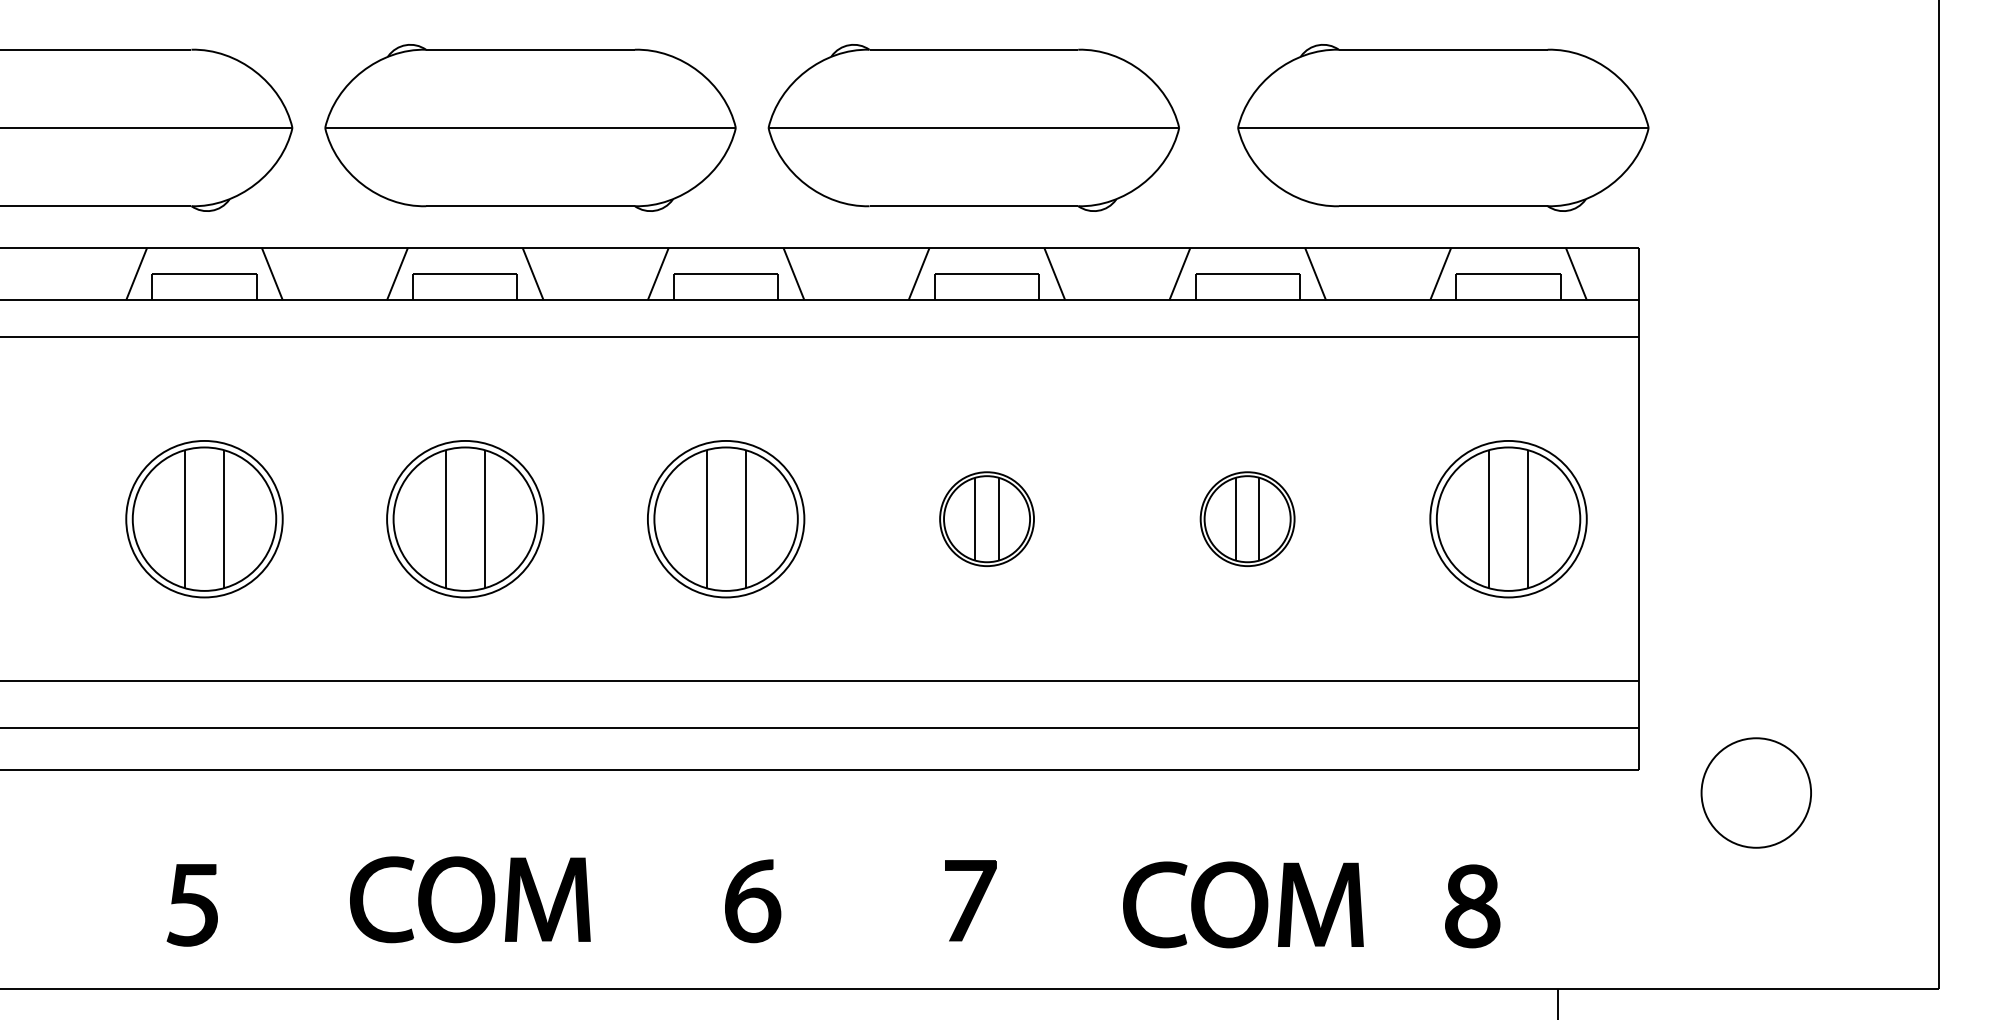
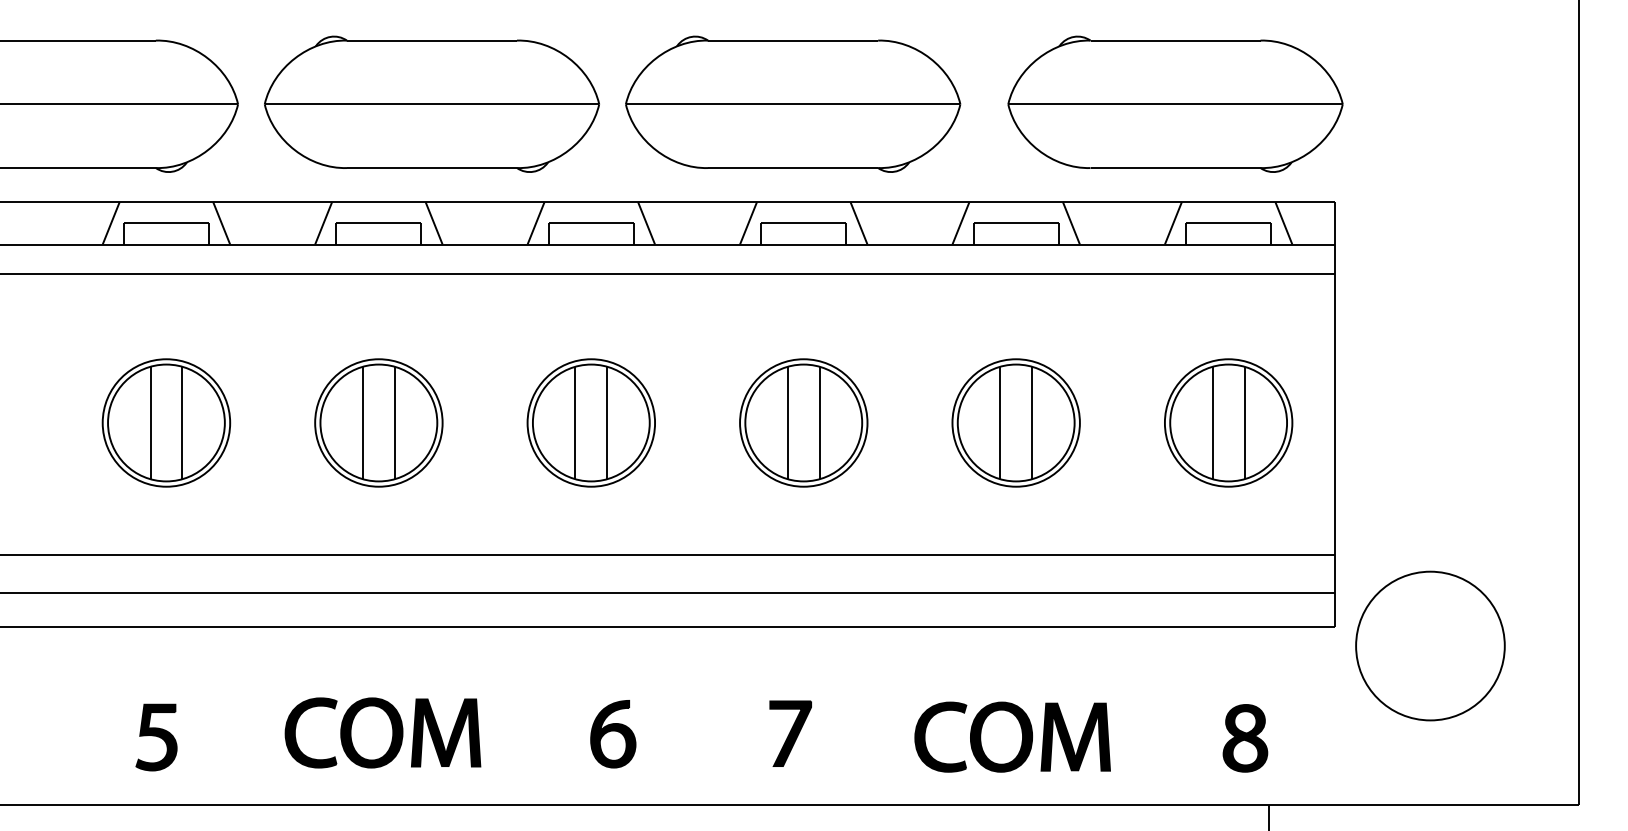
part: (986, 518) -> (803, 422), size x1.67
part: (1246, 518) -> (1015, 422), size x1.67
part: (1756, 792) -> (1430, 645), size x1.67
part: (1472, 906) -> (1245, 738), moved

